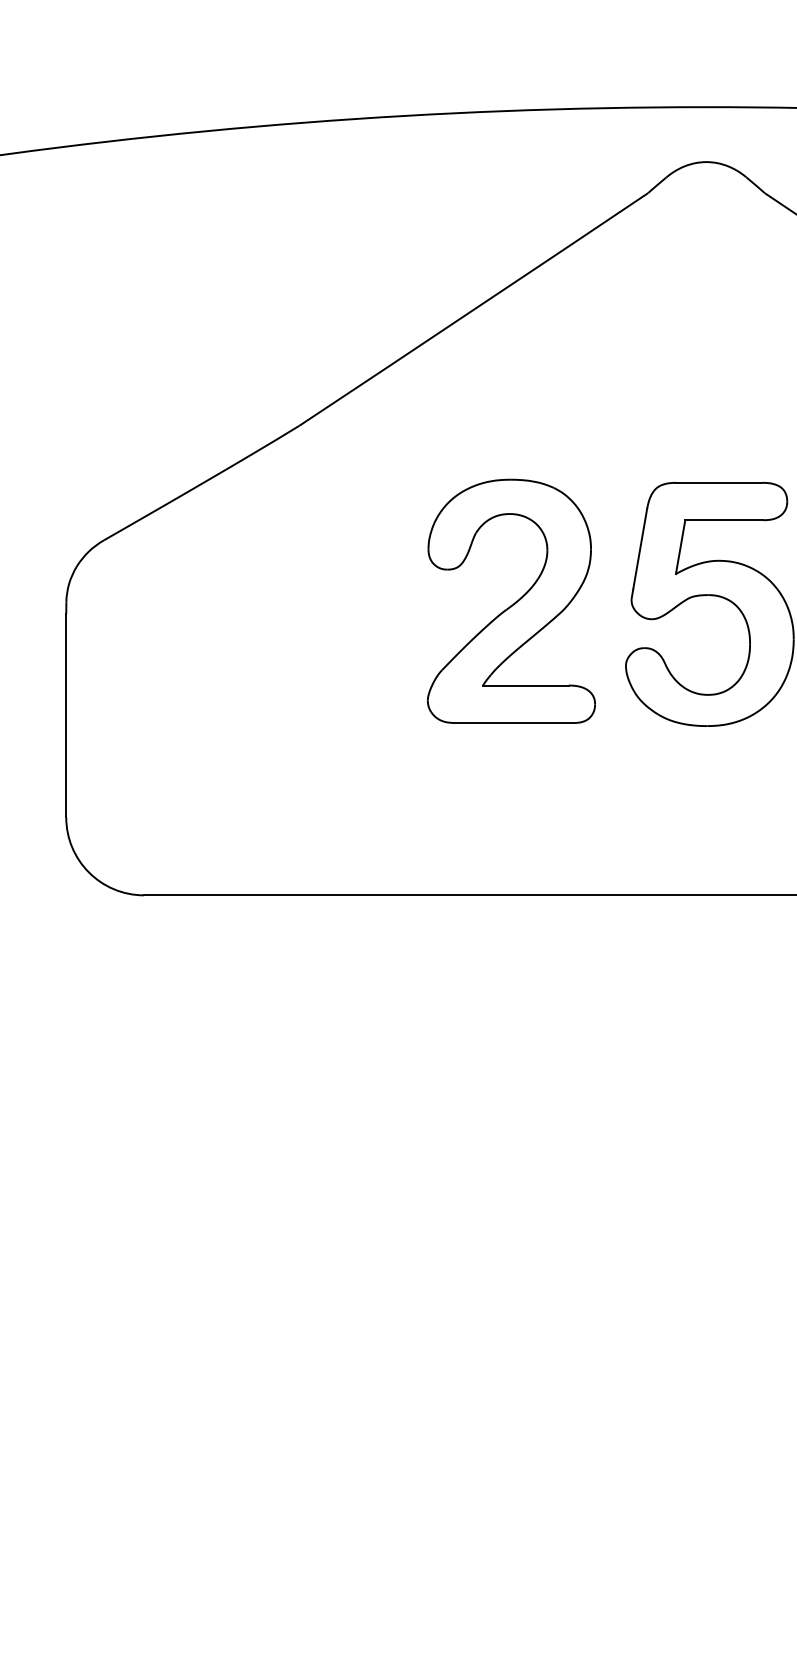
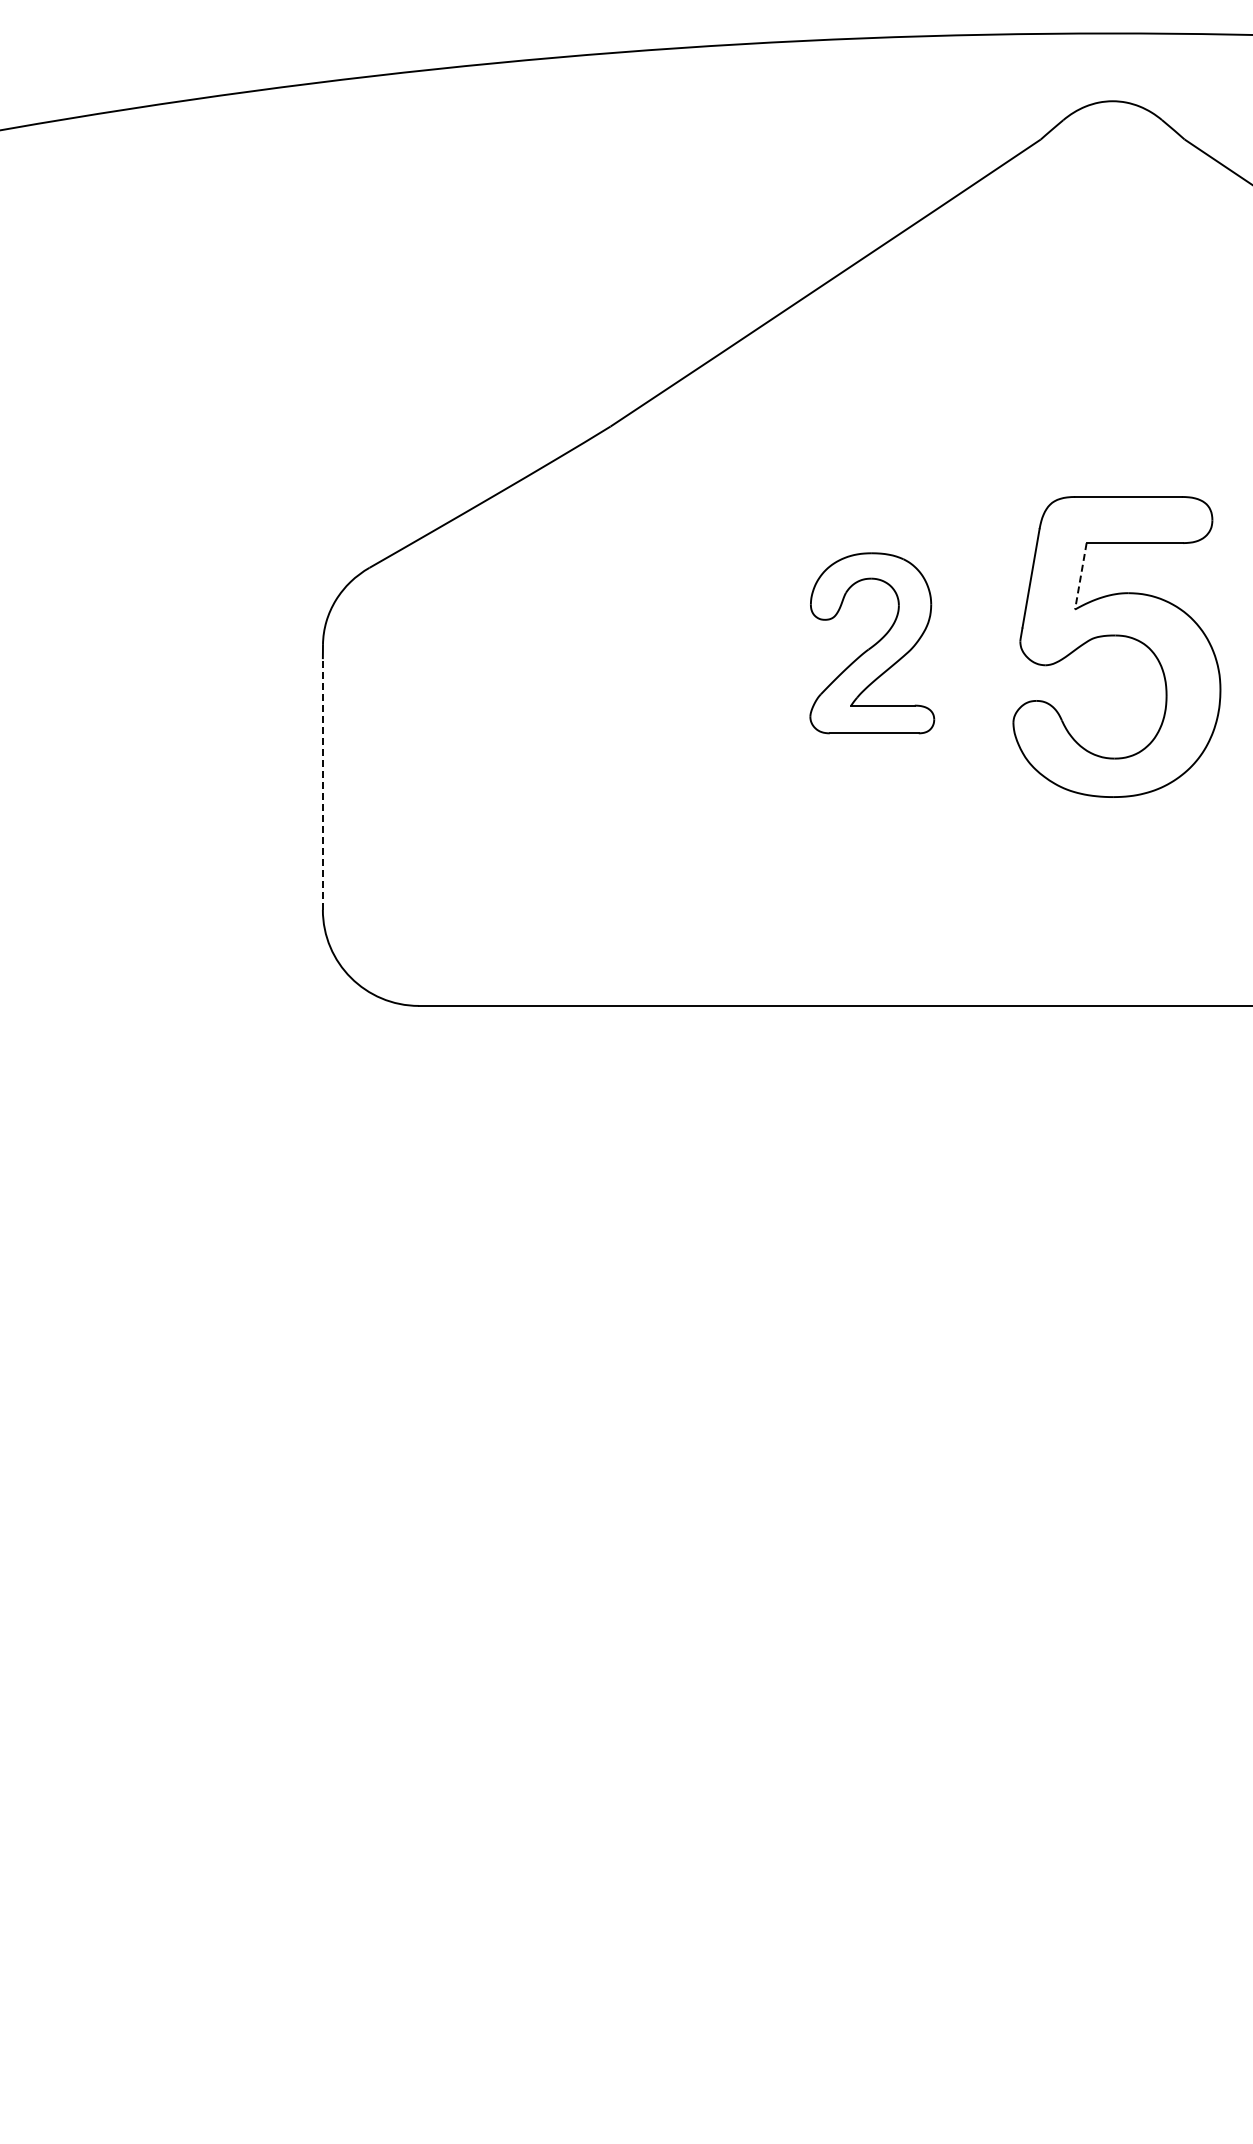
line: (680, 547) -> (1080, 576), solid -> dashed
part: (511, 601) -> (872, 643), size x0.6
line: (65, 715) -> (322, 784), solid -> dashed

